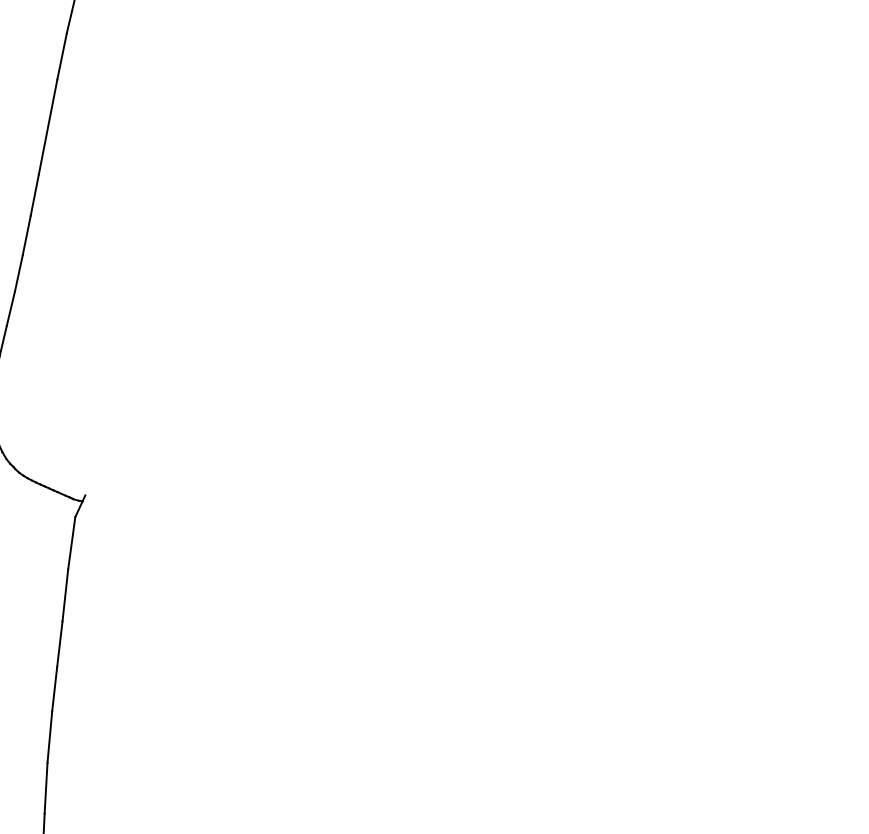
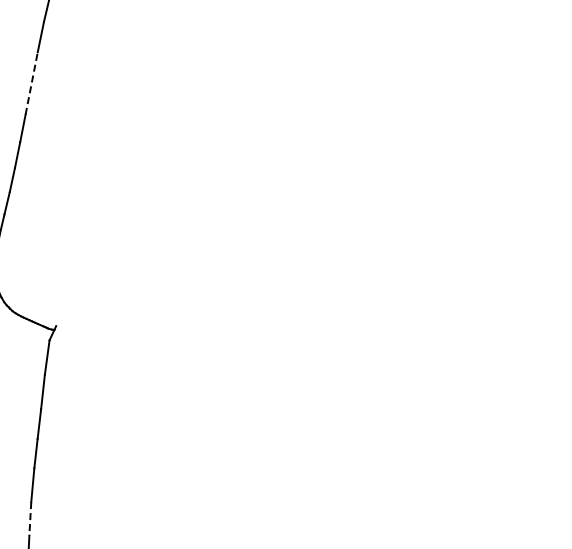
line: (47, 126) -> (31, 83), solid -> dashed
line: (46, 787) -> (30, 518), solid -> dashed

